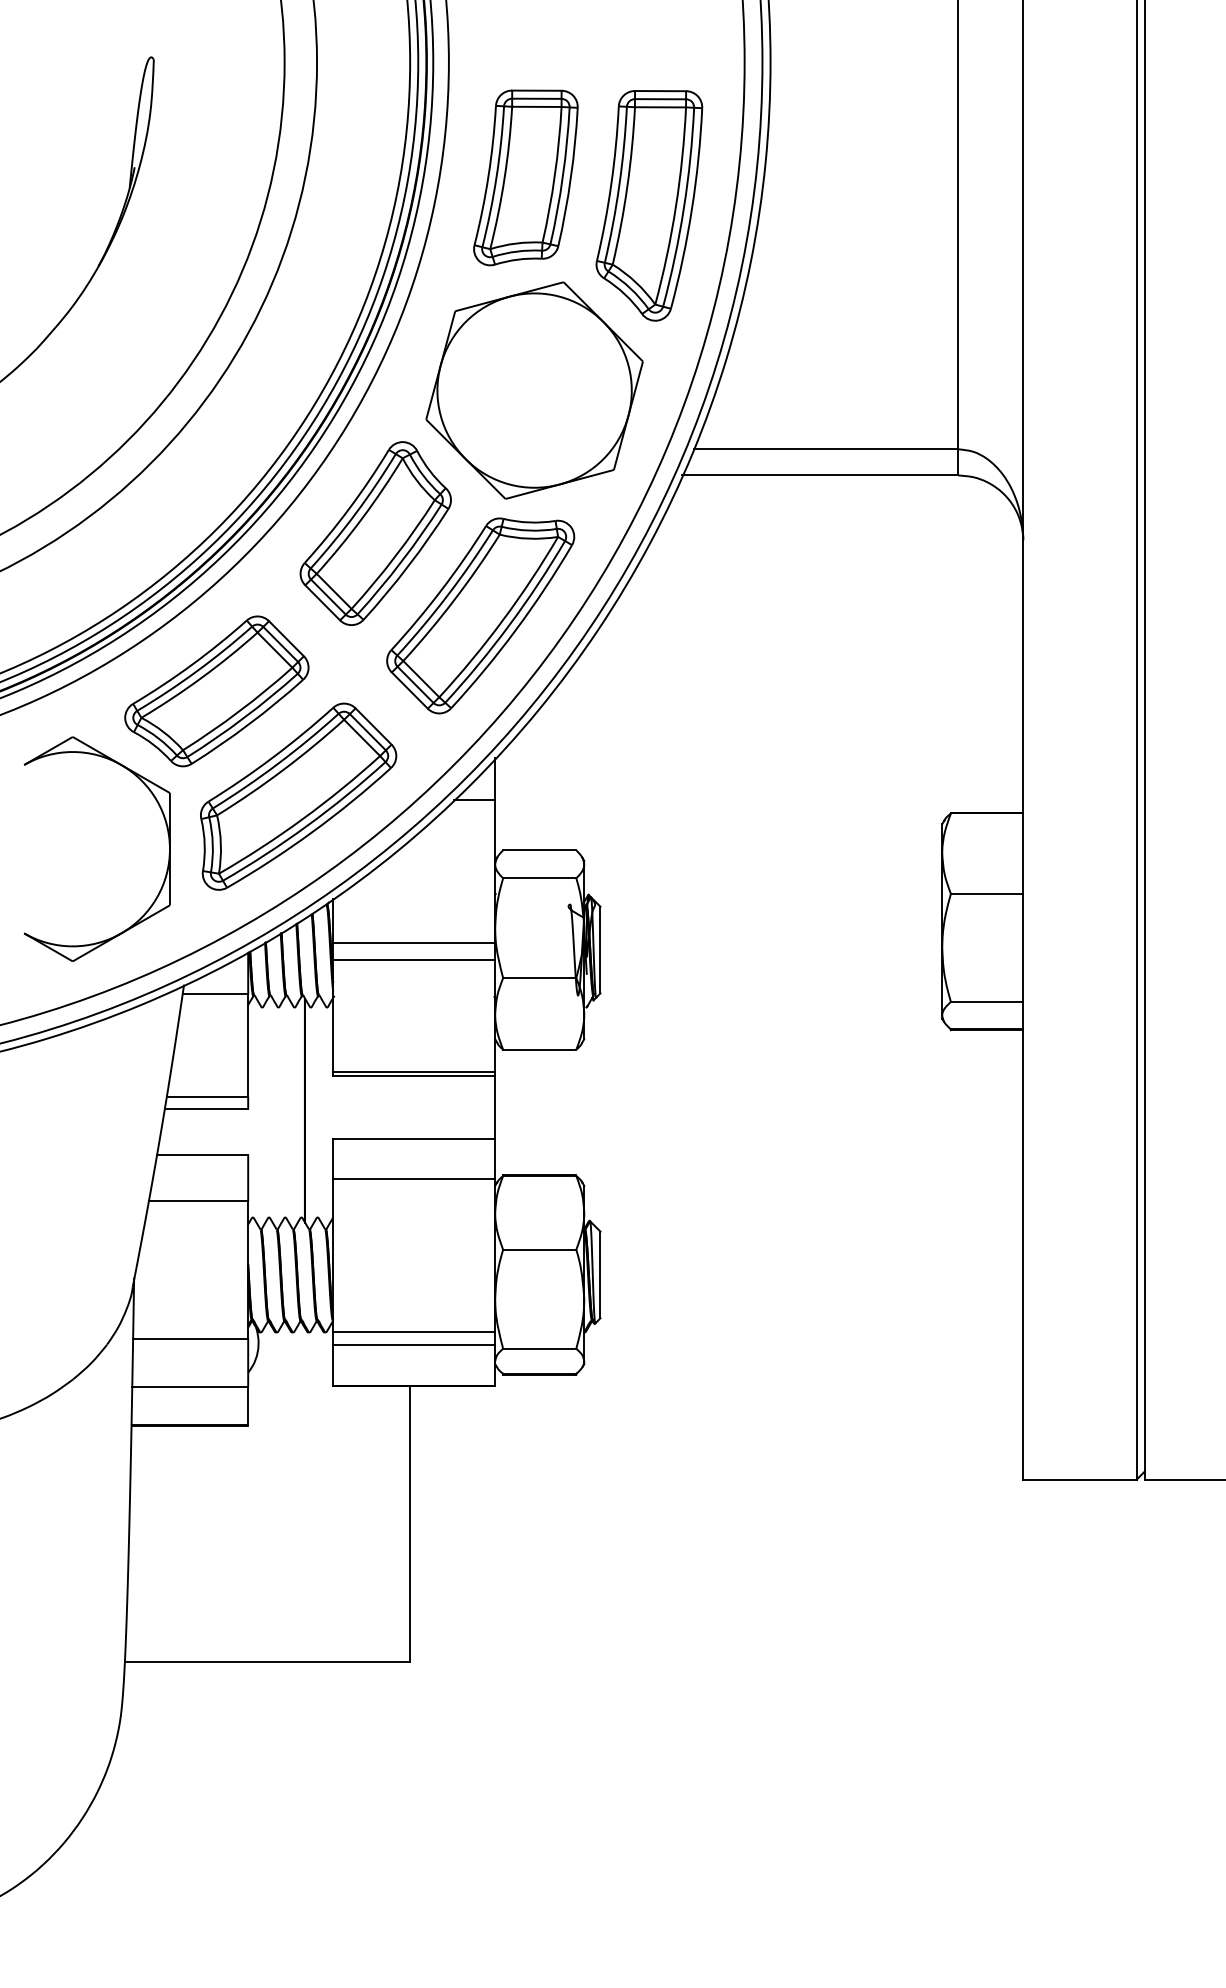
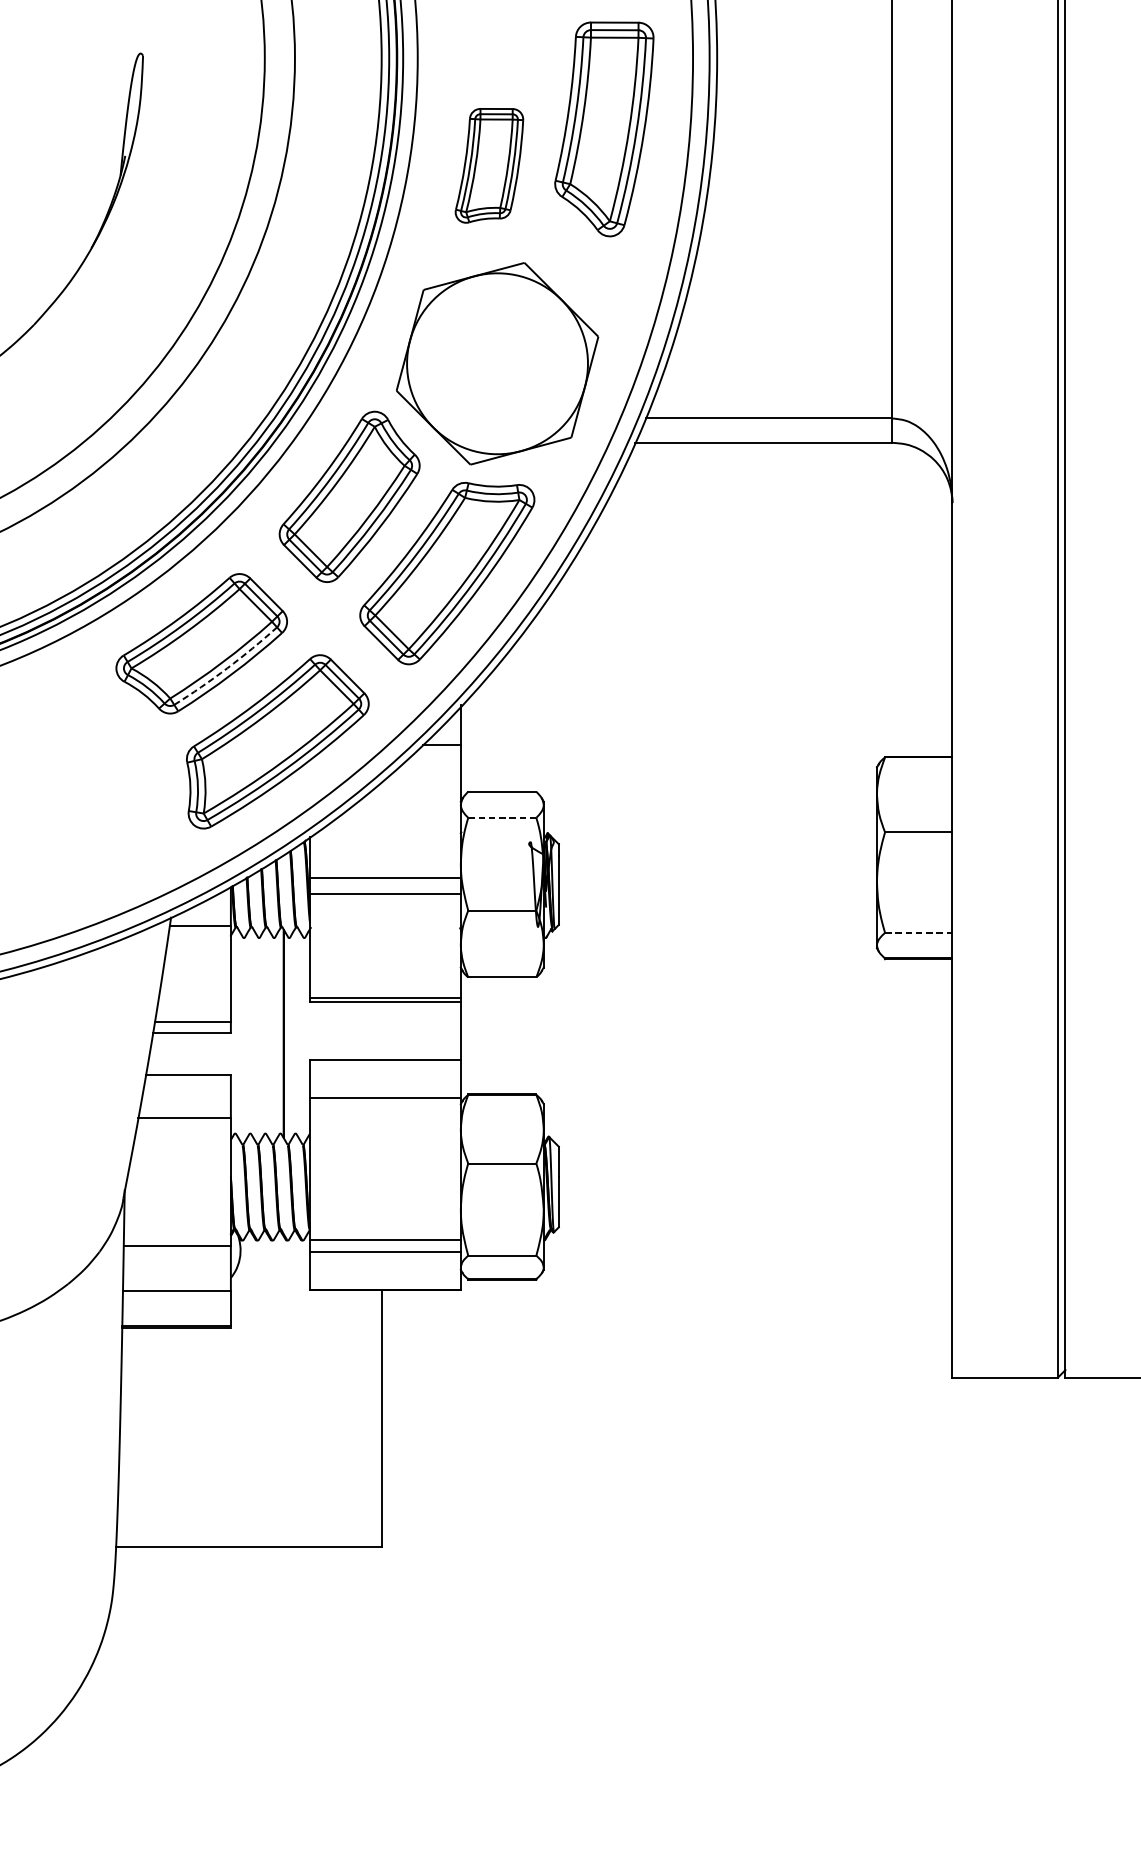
part: (525, 177) -> (489, 165), size x0.7
part: (649, 205) -> (604, 129), moved
arc: (244, 717) -> (227, 668), solid -> dashed
part: (168, 843) -> (156, 785), removed
line: (539, 878) -> (502, 817), solid -> dashed
line: (987, 1001) -> (919, 932), solid -> dashed

